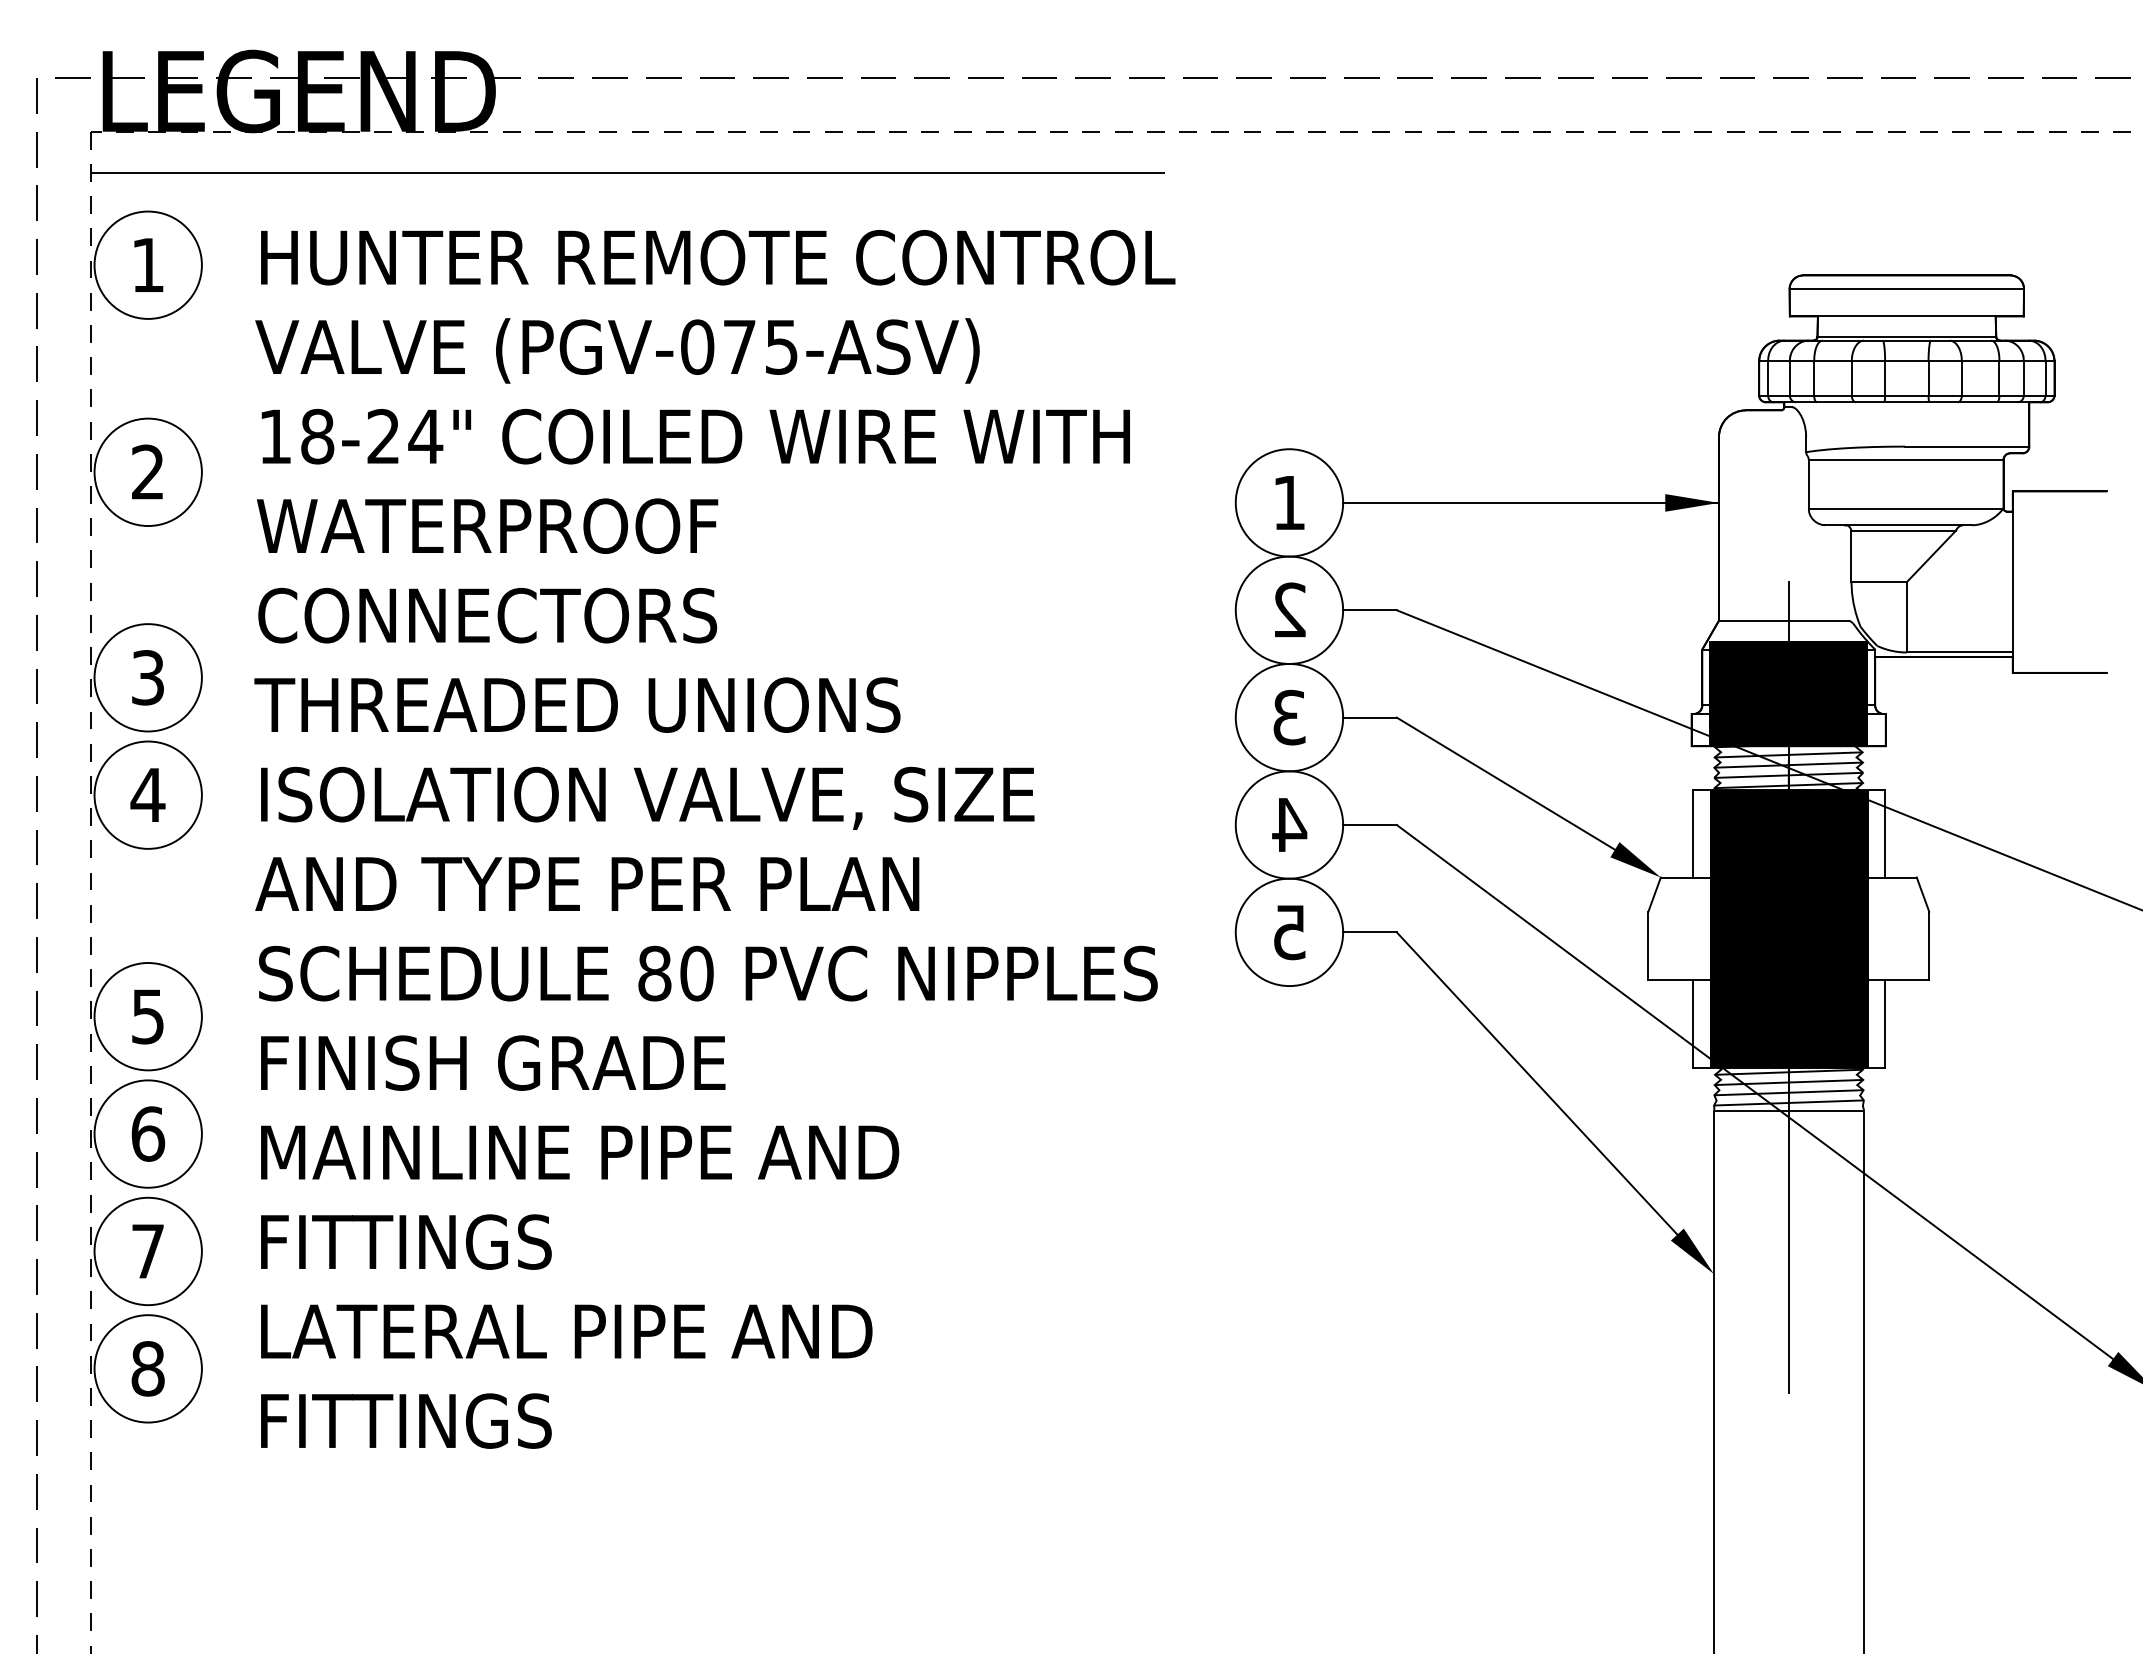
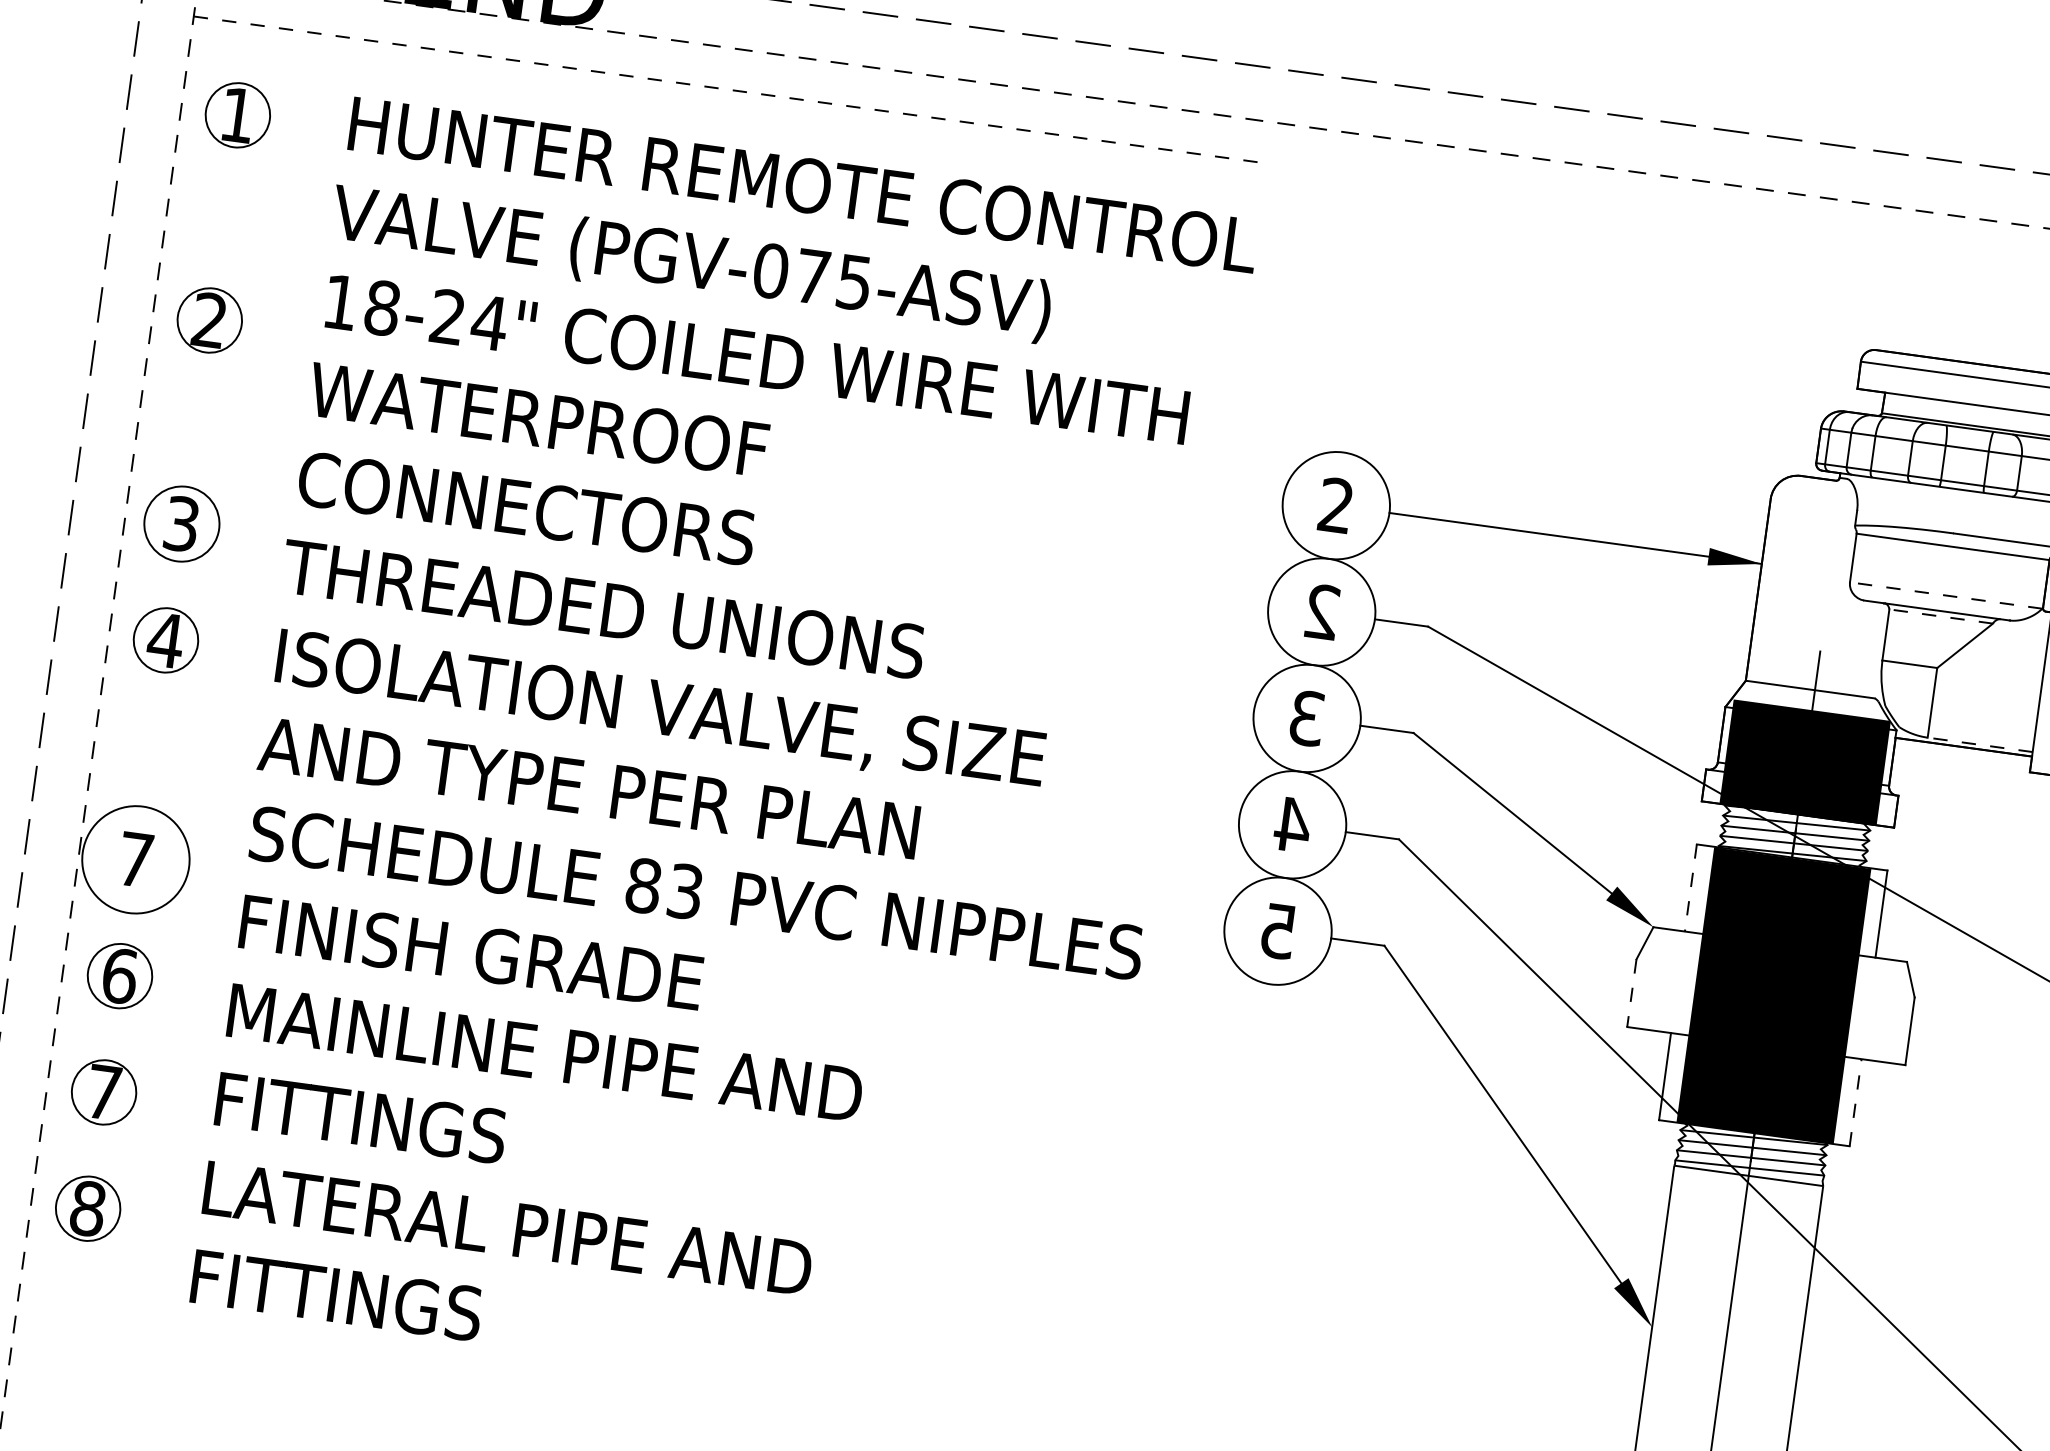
line: (627, 173) -> (725, 89), solid -> dashed
circle: (147, 264) -> (237, 114), size x0.6
circle: (147, 472) -> (209, 320), size x0.6
text: (1288, 502) -> (1335, 505), 1 -> 2
line: (1905, 509) -> (1945, 595), solid -> dashed
line: (1903, 530) -> (1940, 616), solid -> dashed
line: (1959, 652) -> (1979, 744), solid -> dashed
circle: (147, 677) -> (181, 523), size x0.7
circle: (147, 794) -> (165, 639), size x0.6
line: (1692, 833) -> (1690, 887), solid -> dashed
line: (1648, 946) -> (1631, 993), solid -> dashed
text: (696, 973) -> (684, 891), 80 -> 83
text: (147, 1016) -> (135, 859), 5 -> 7
line: (1884, 1023) -> (1855, 1102), solid -> dashed
circle: (147, 1133) -> (119, 975), size x0.6
circle: (147, 1251) -> (103, 1092), size x0.6
circle: (147, 1368) -> (87, 1208), size x0.6

